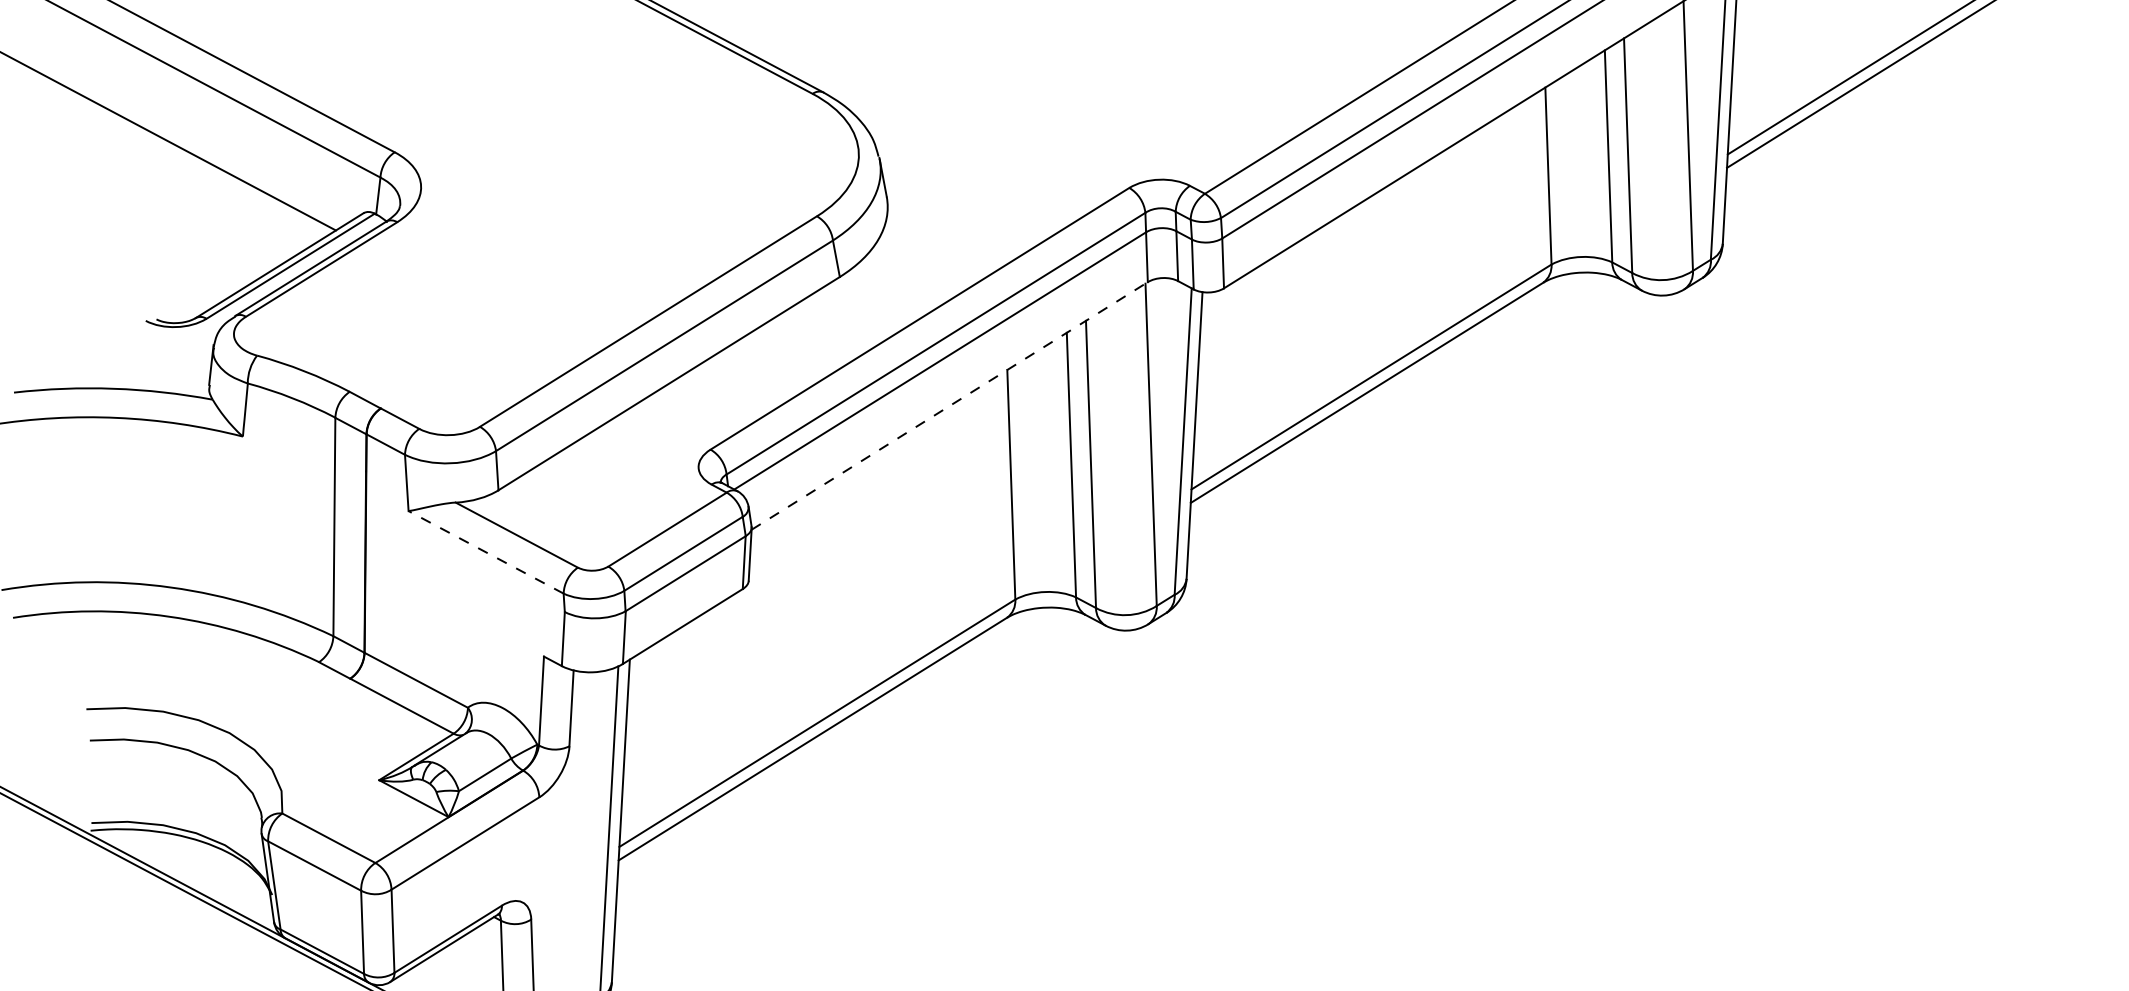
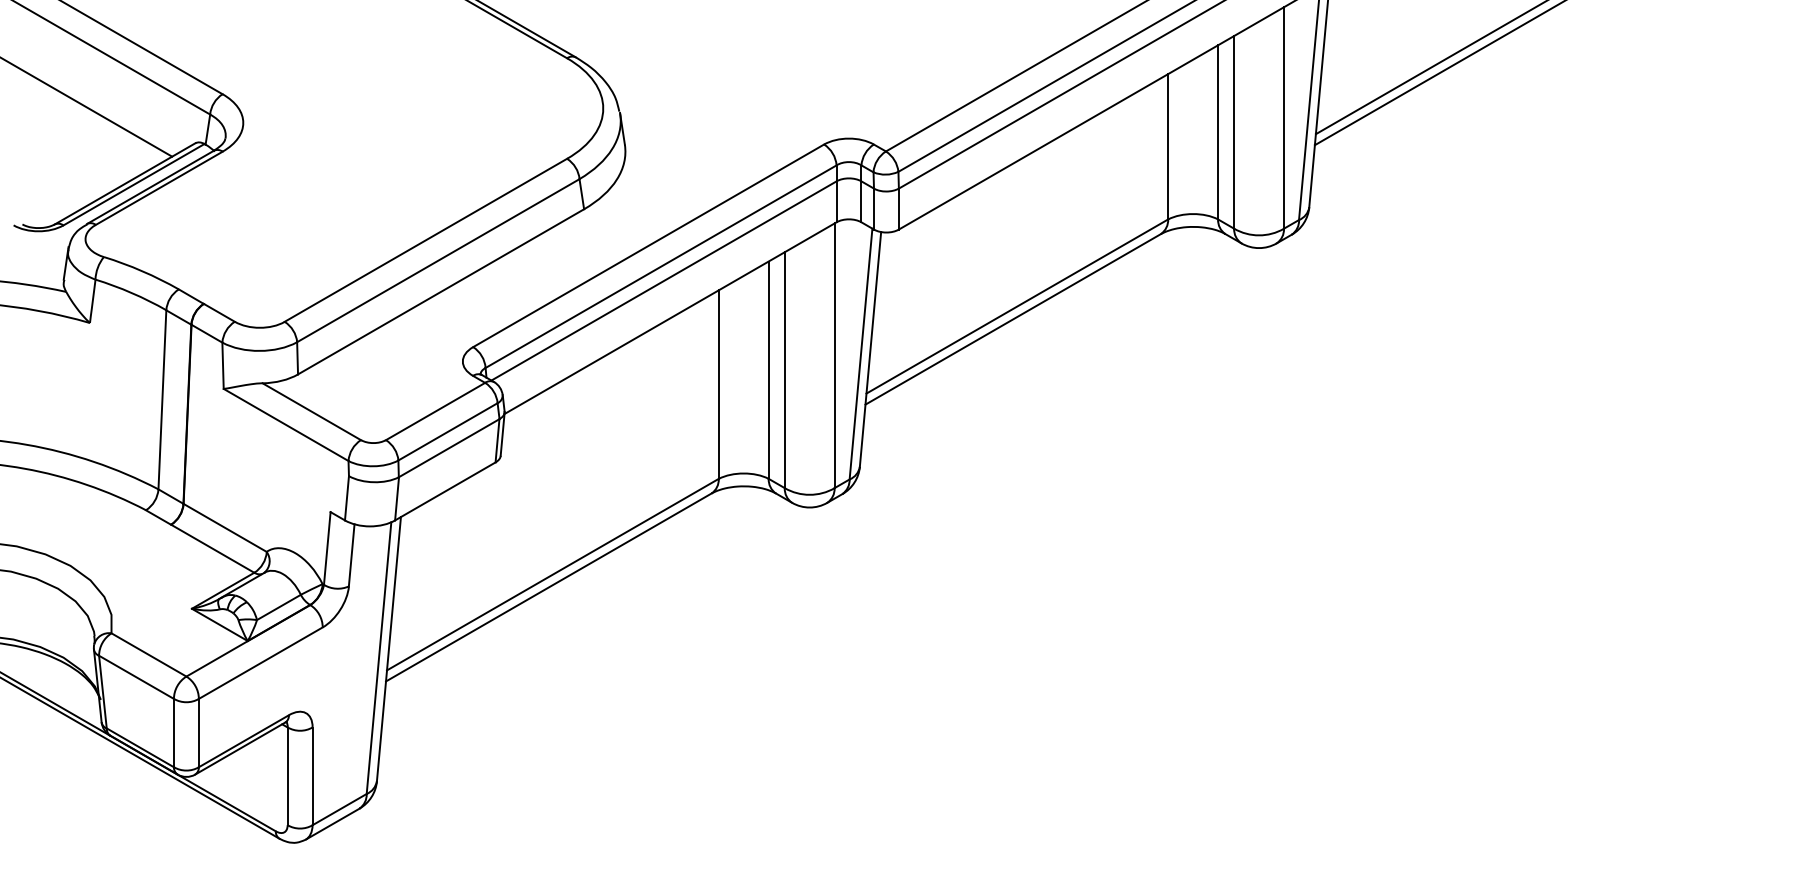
line: (949, 406) -> (670, 318), dashed -> solid
line: (485, 551) -> (285, 424), dashed -> solid

